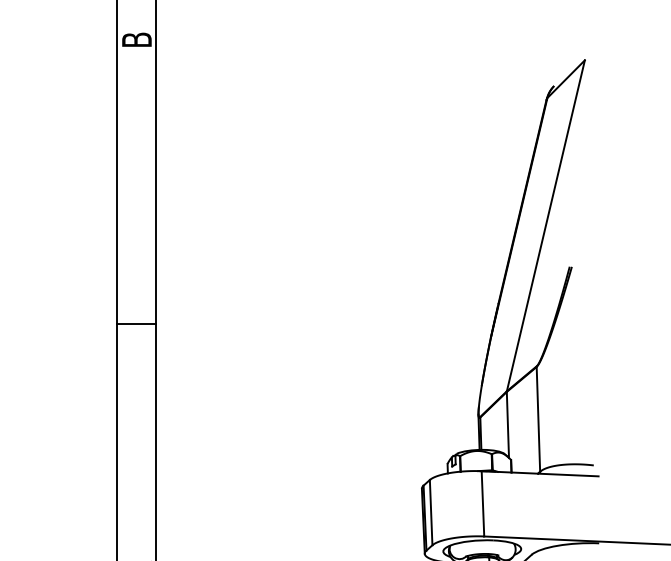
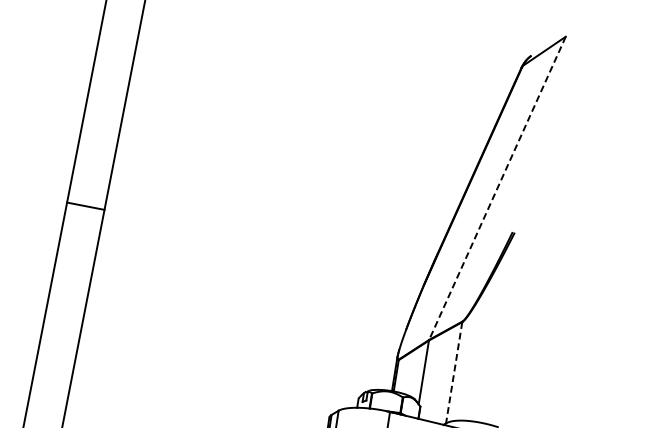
line: (545, 225) -> (497, 187), solid -> dashed
line: (538, 419) -> (454, 372), solid -> dashed

